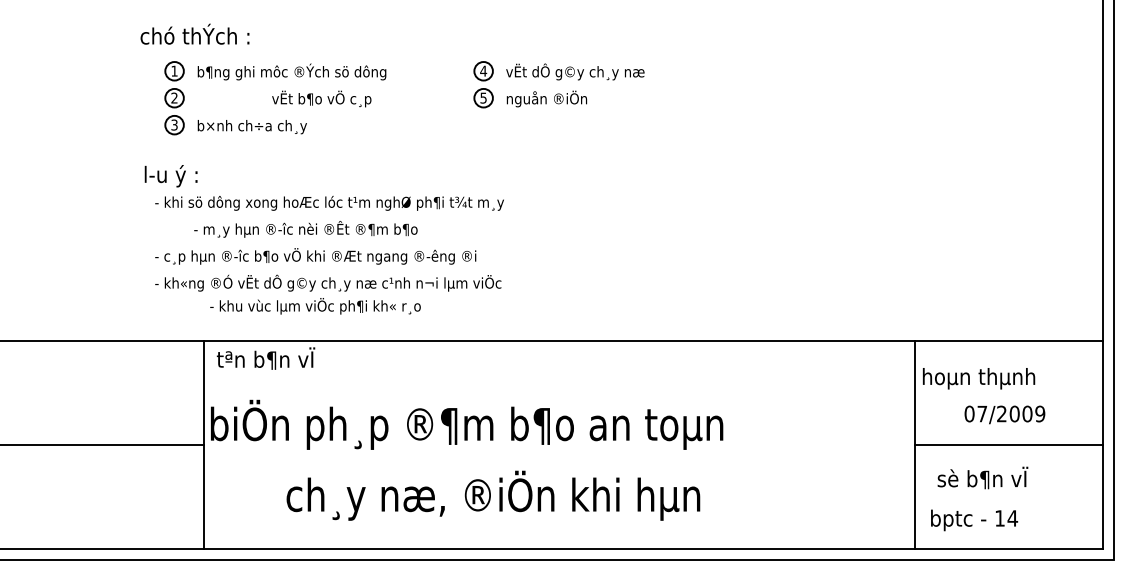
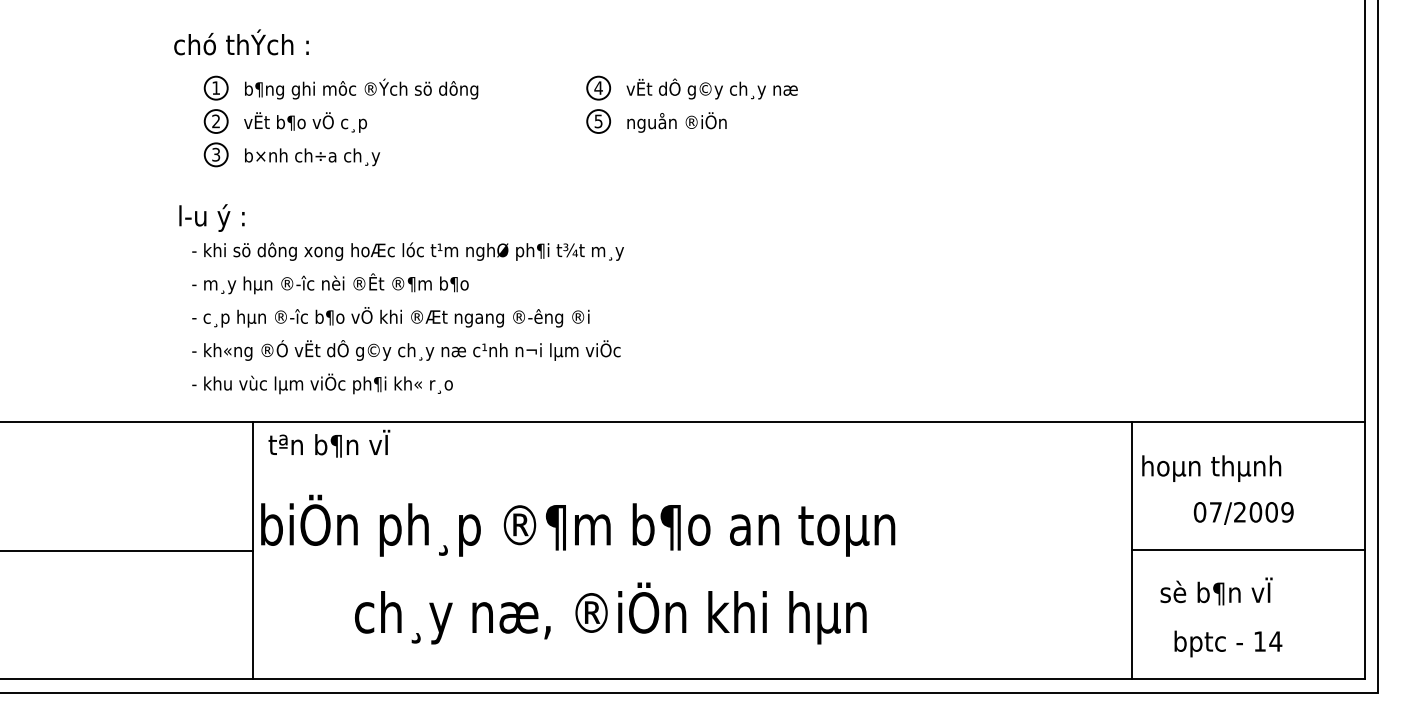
text: (321, 98) -> (305, 121), moved
text: (305, 229) -> (329, 283), moved
text: (315, 306) -> (322, 384), moved
text: (974, 520) -> (1228, 644), moved

